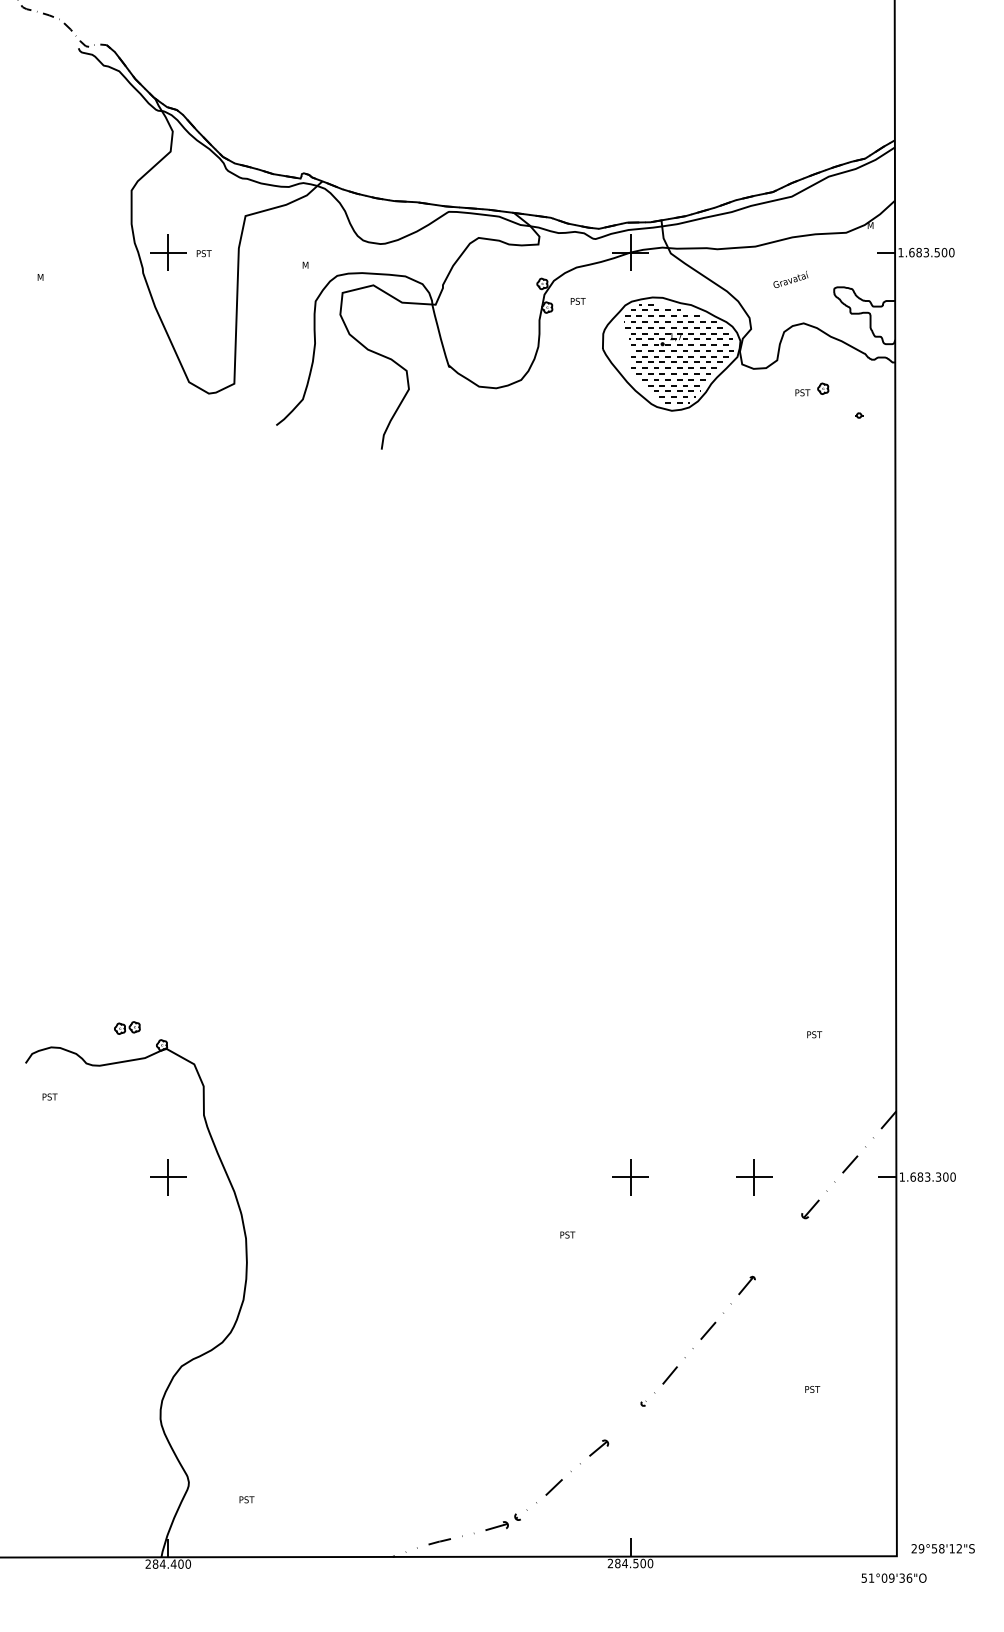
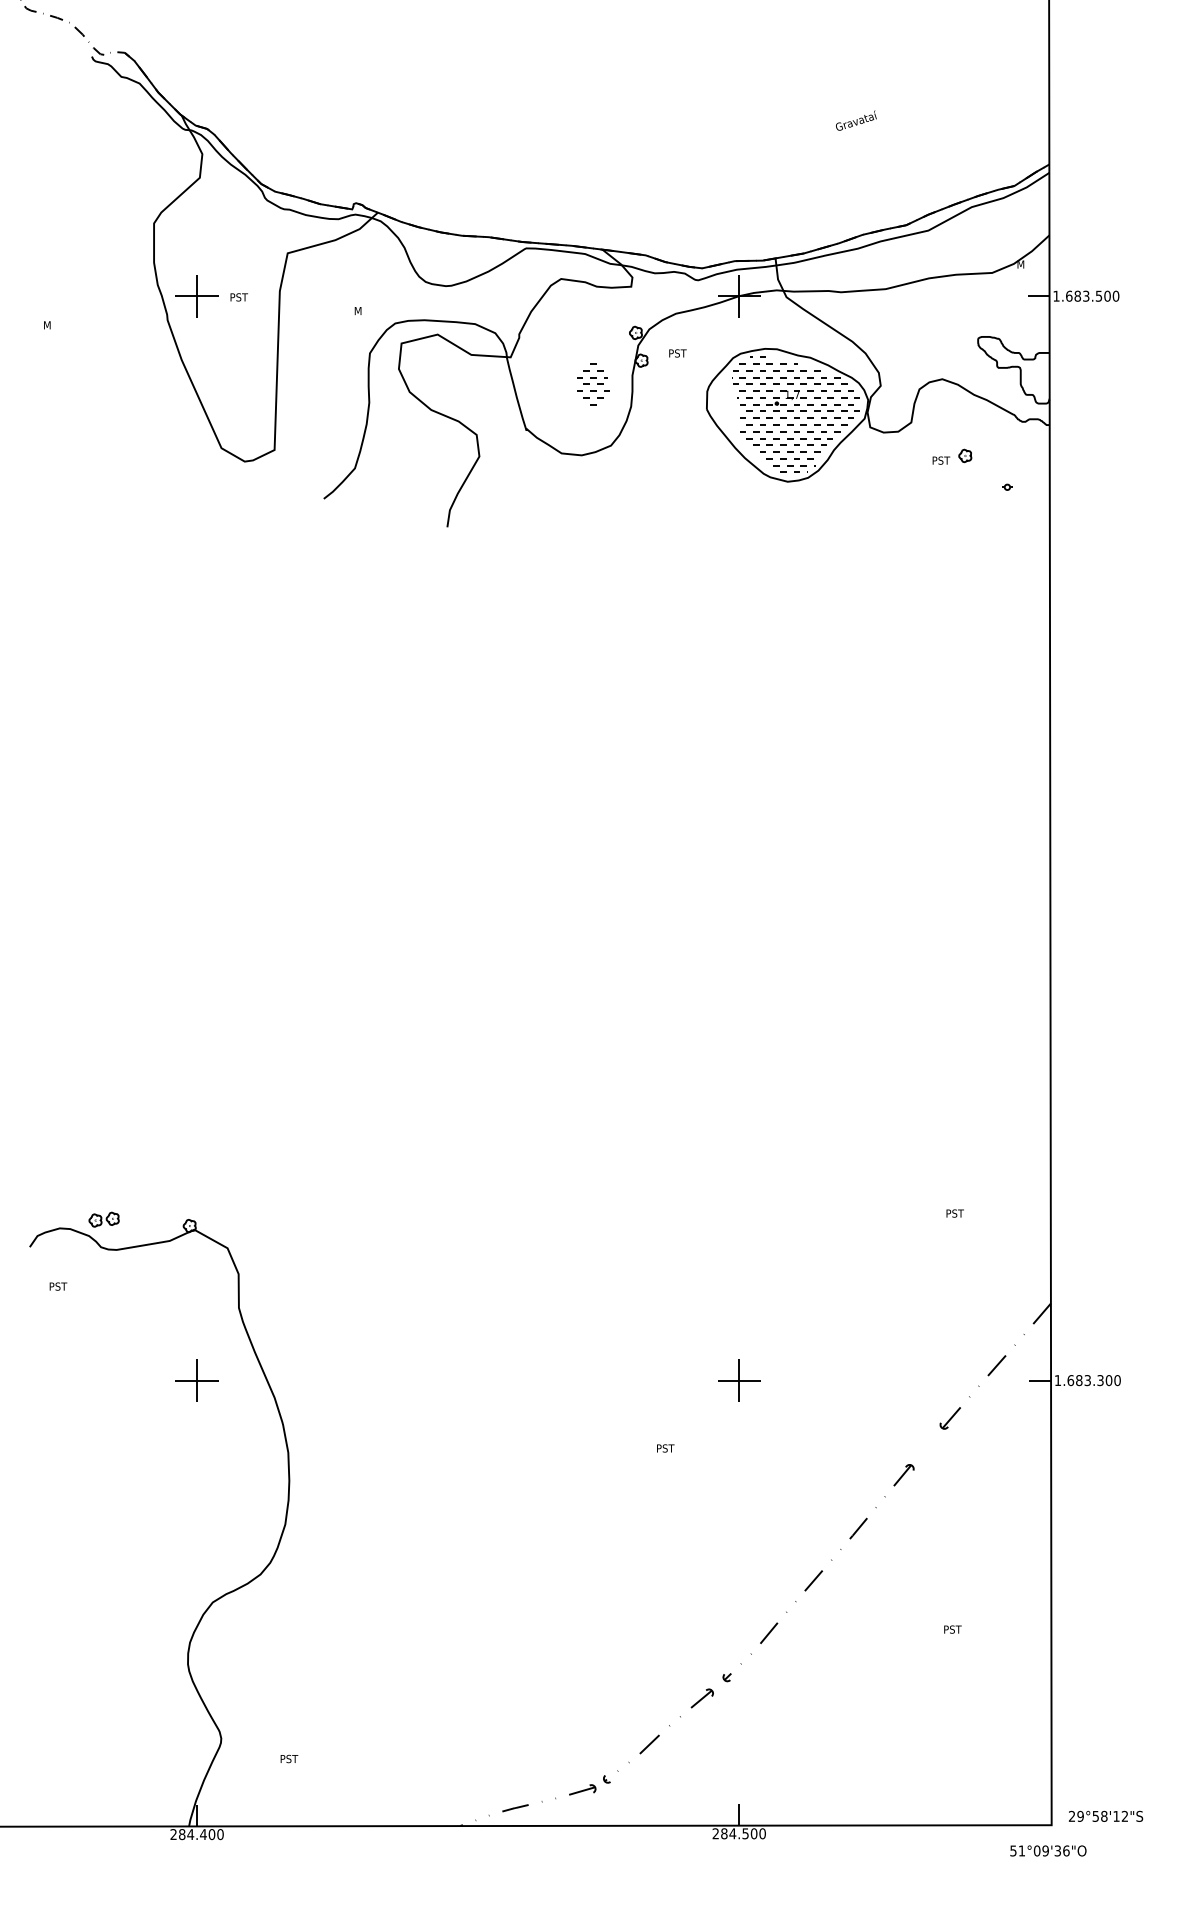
text: (791, 279) -> (856, 120), moved
part: (506, 327) -> (593, 384), size x1.67
part: (126, 1027) -> (103, 1219), moved
part: (754, 1177) -> (884, 1380), removed
part: (698, 1341) -> (818, 1573), size x1.43

